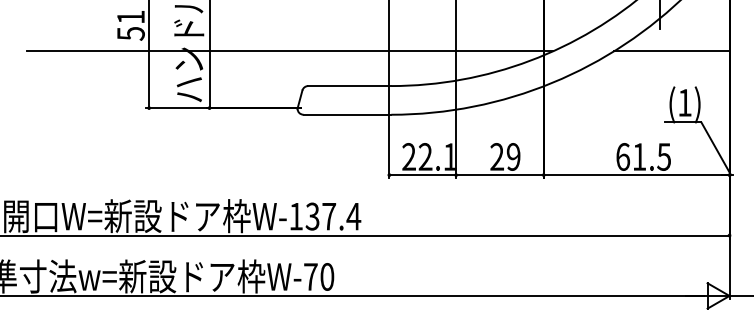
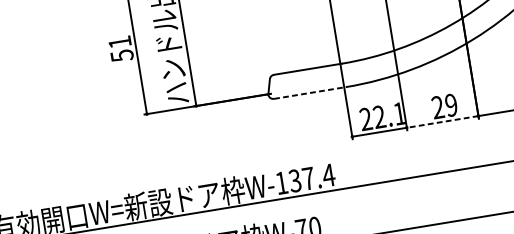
line: (289, 51) -> (254, 49), removed
line: (347, 114) -> (309, 92), solid -> dashed
line: (499, 175) -> (442, 122), solid -> dashed

